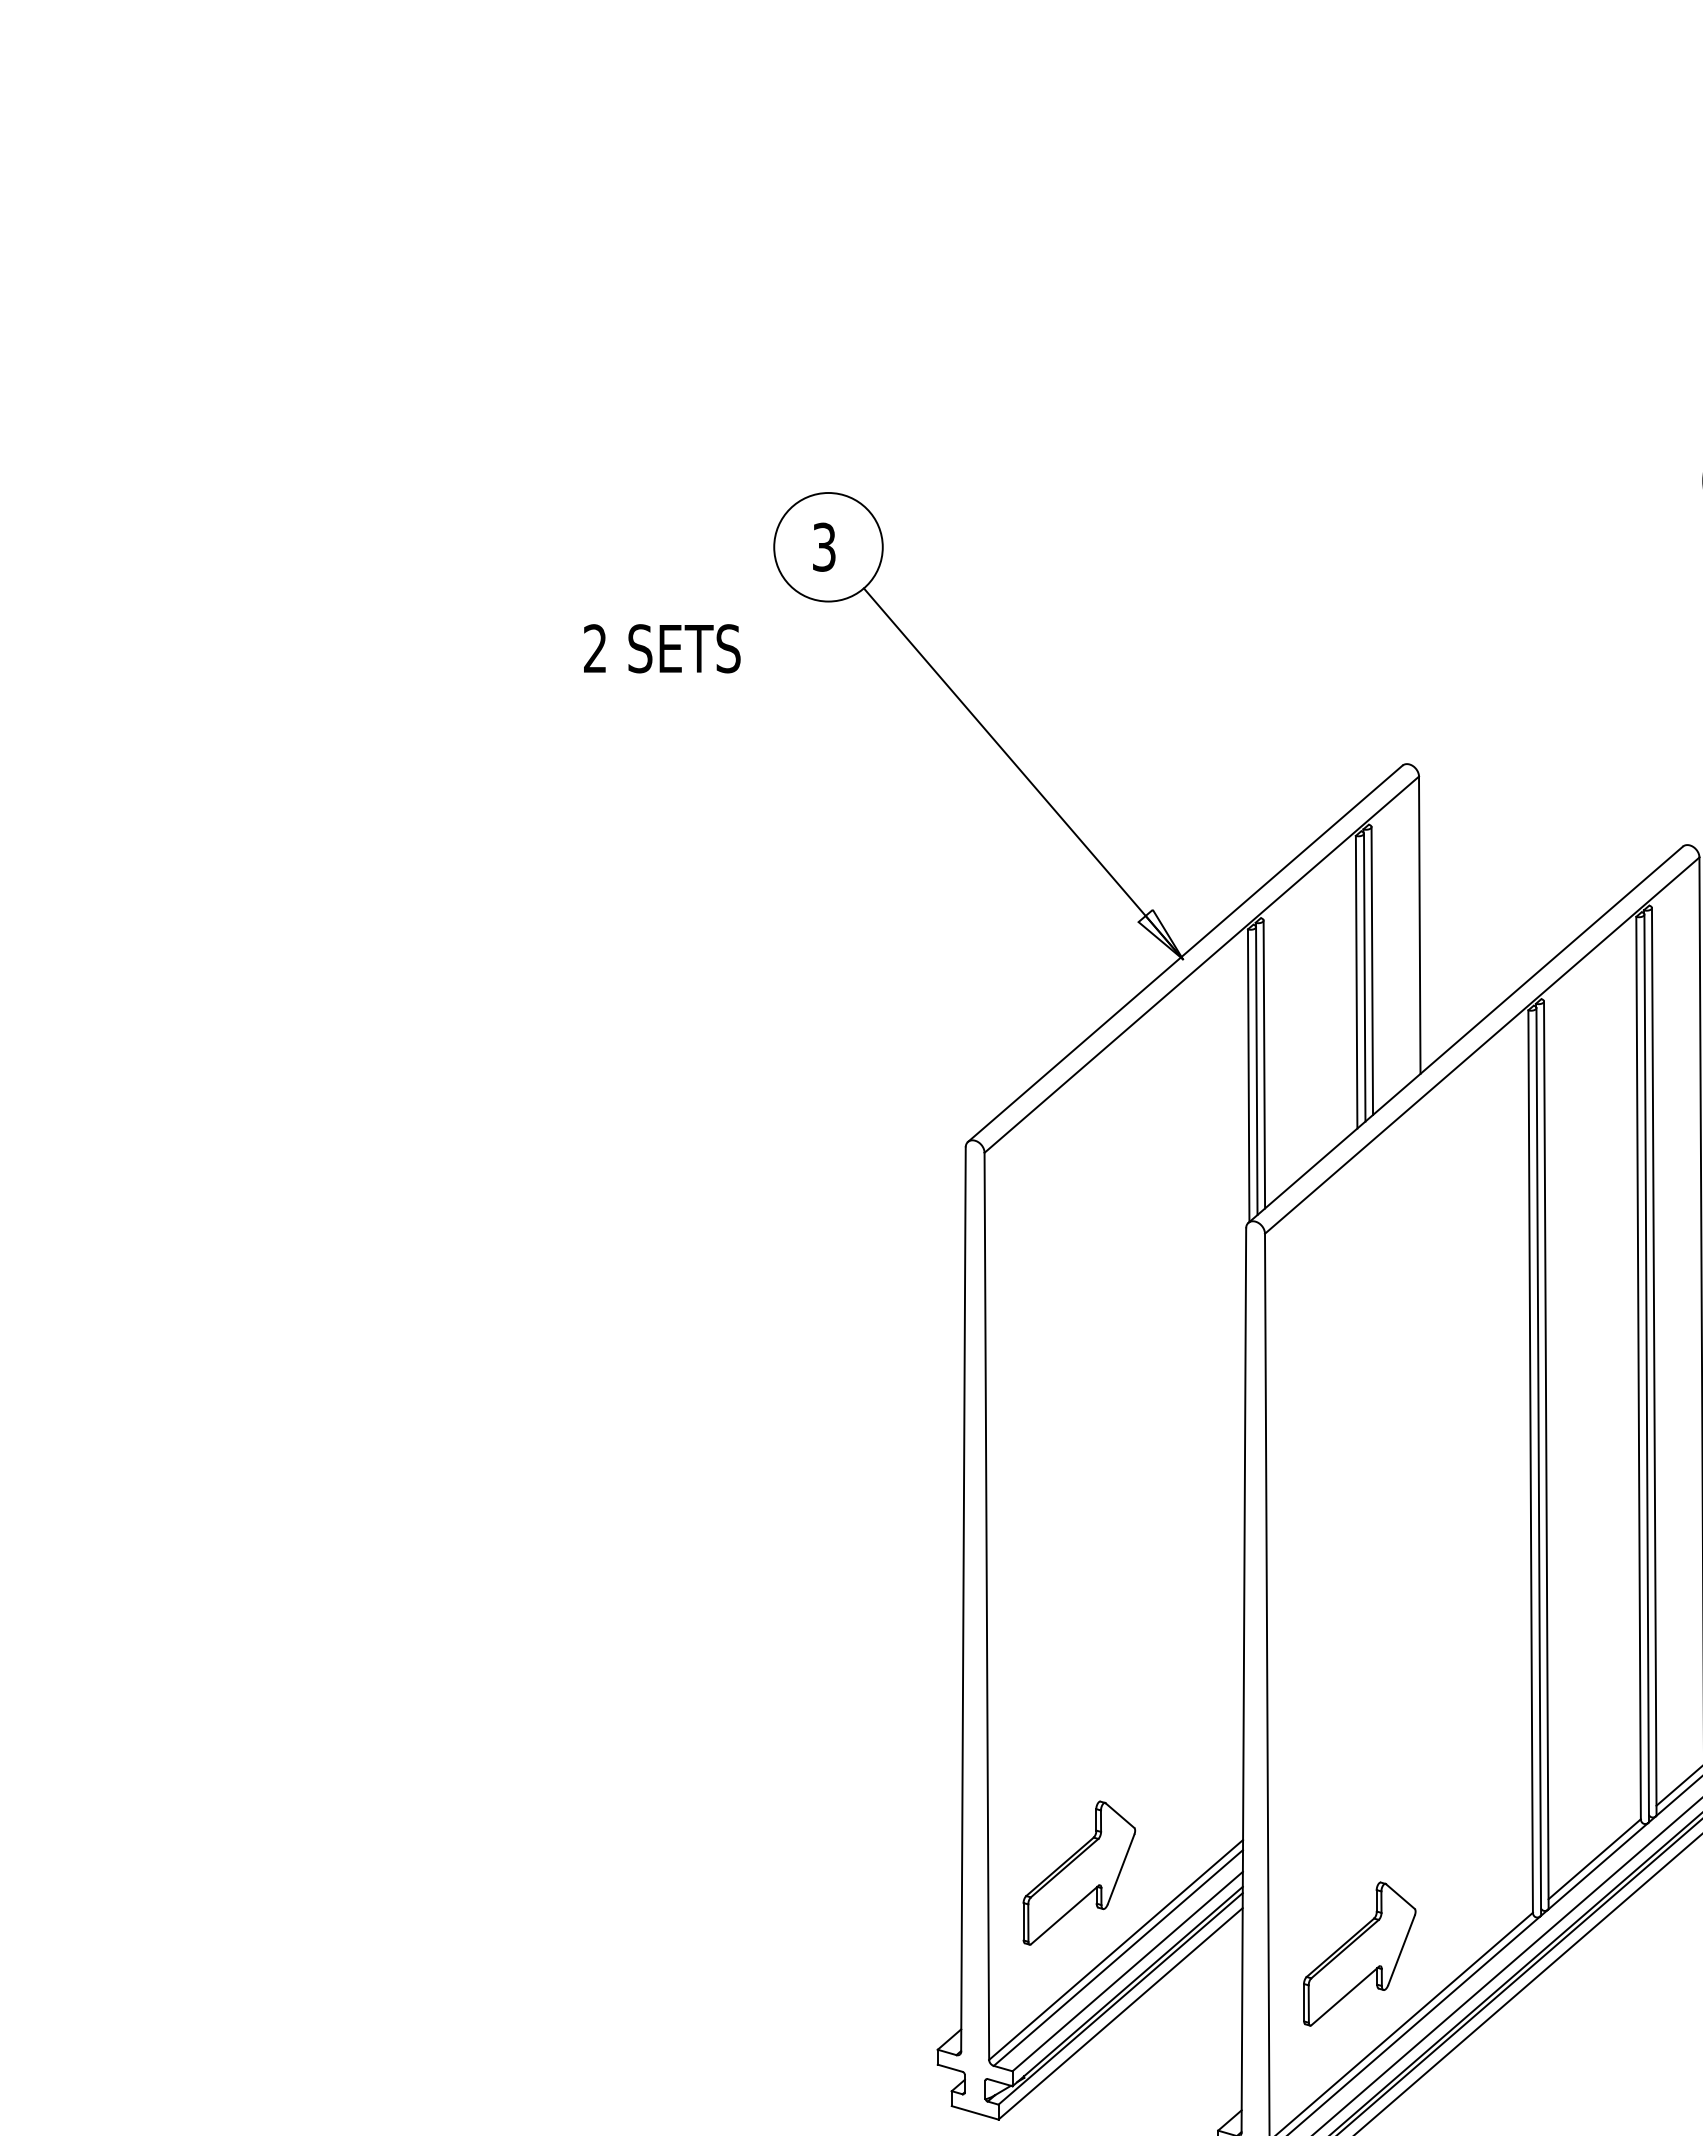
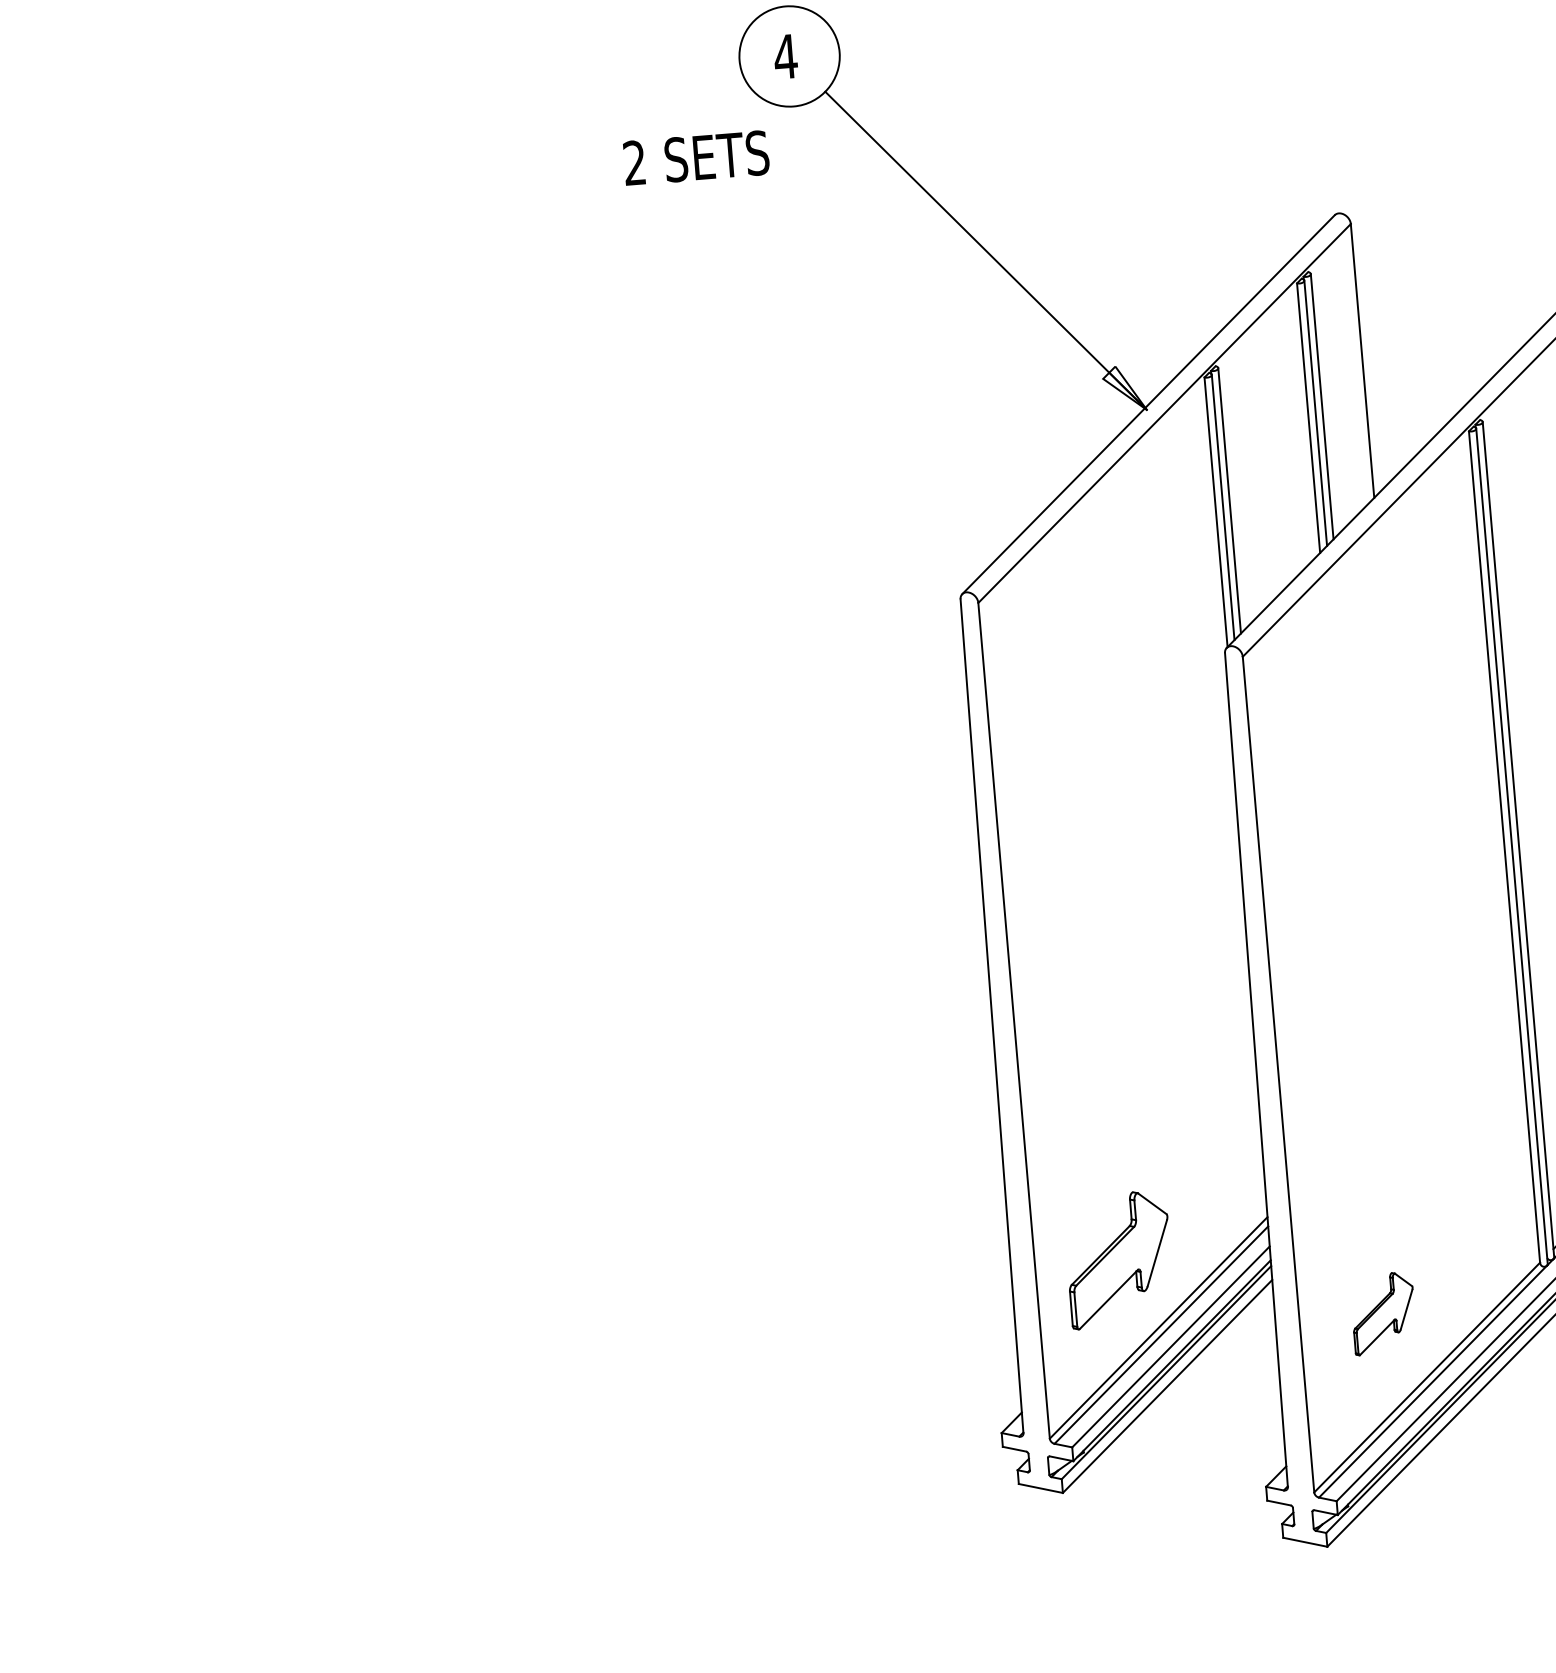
text: (823, 546) -> (784, 56), 3 -> 4
text: (662, 648) -> (696, 157), moved
part: (1359, 1953) -> (1383, 1313), size x0.6

